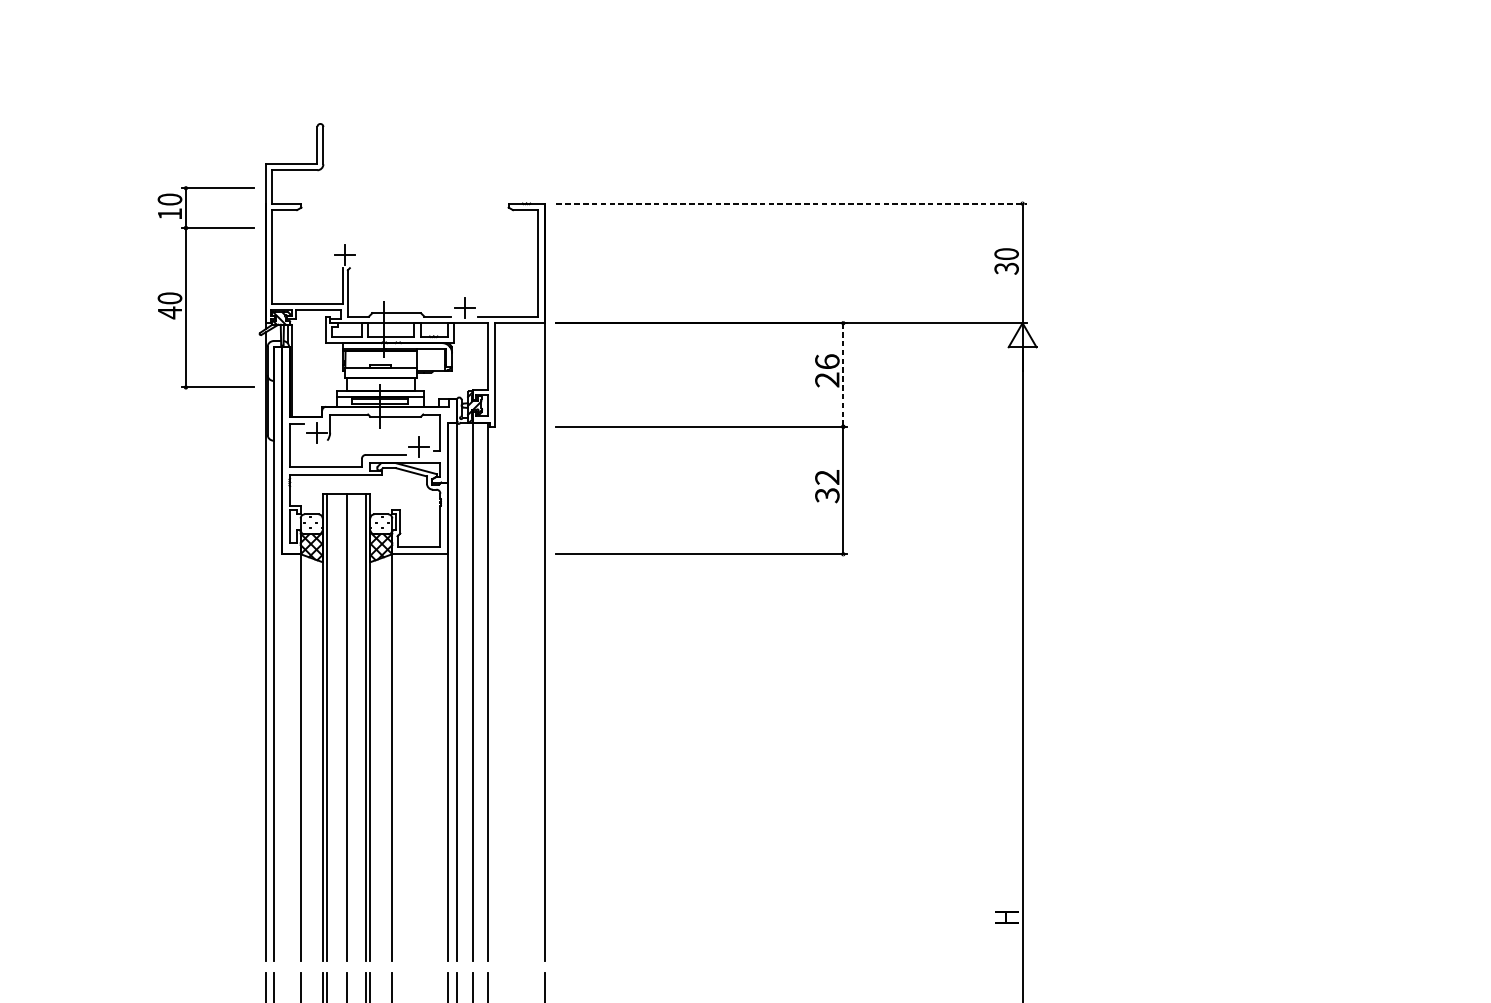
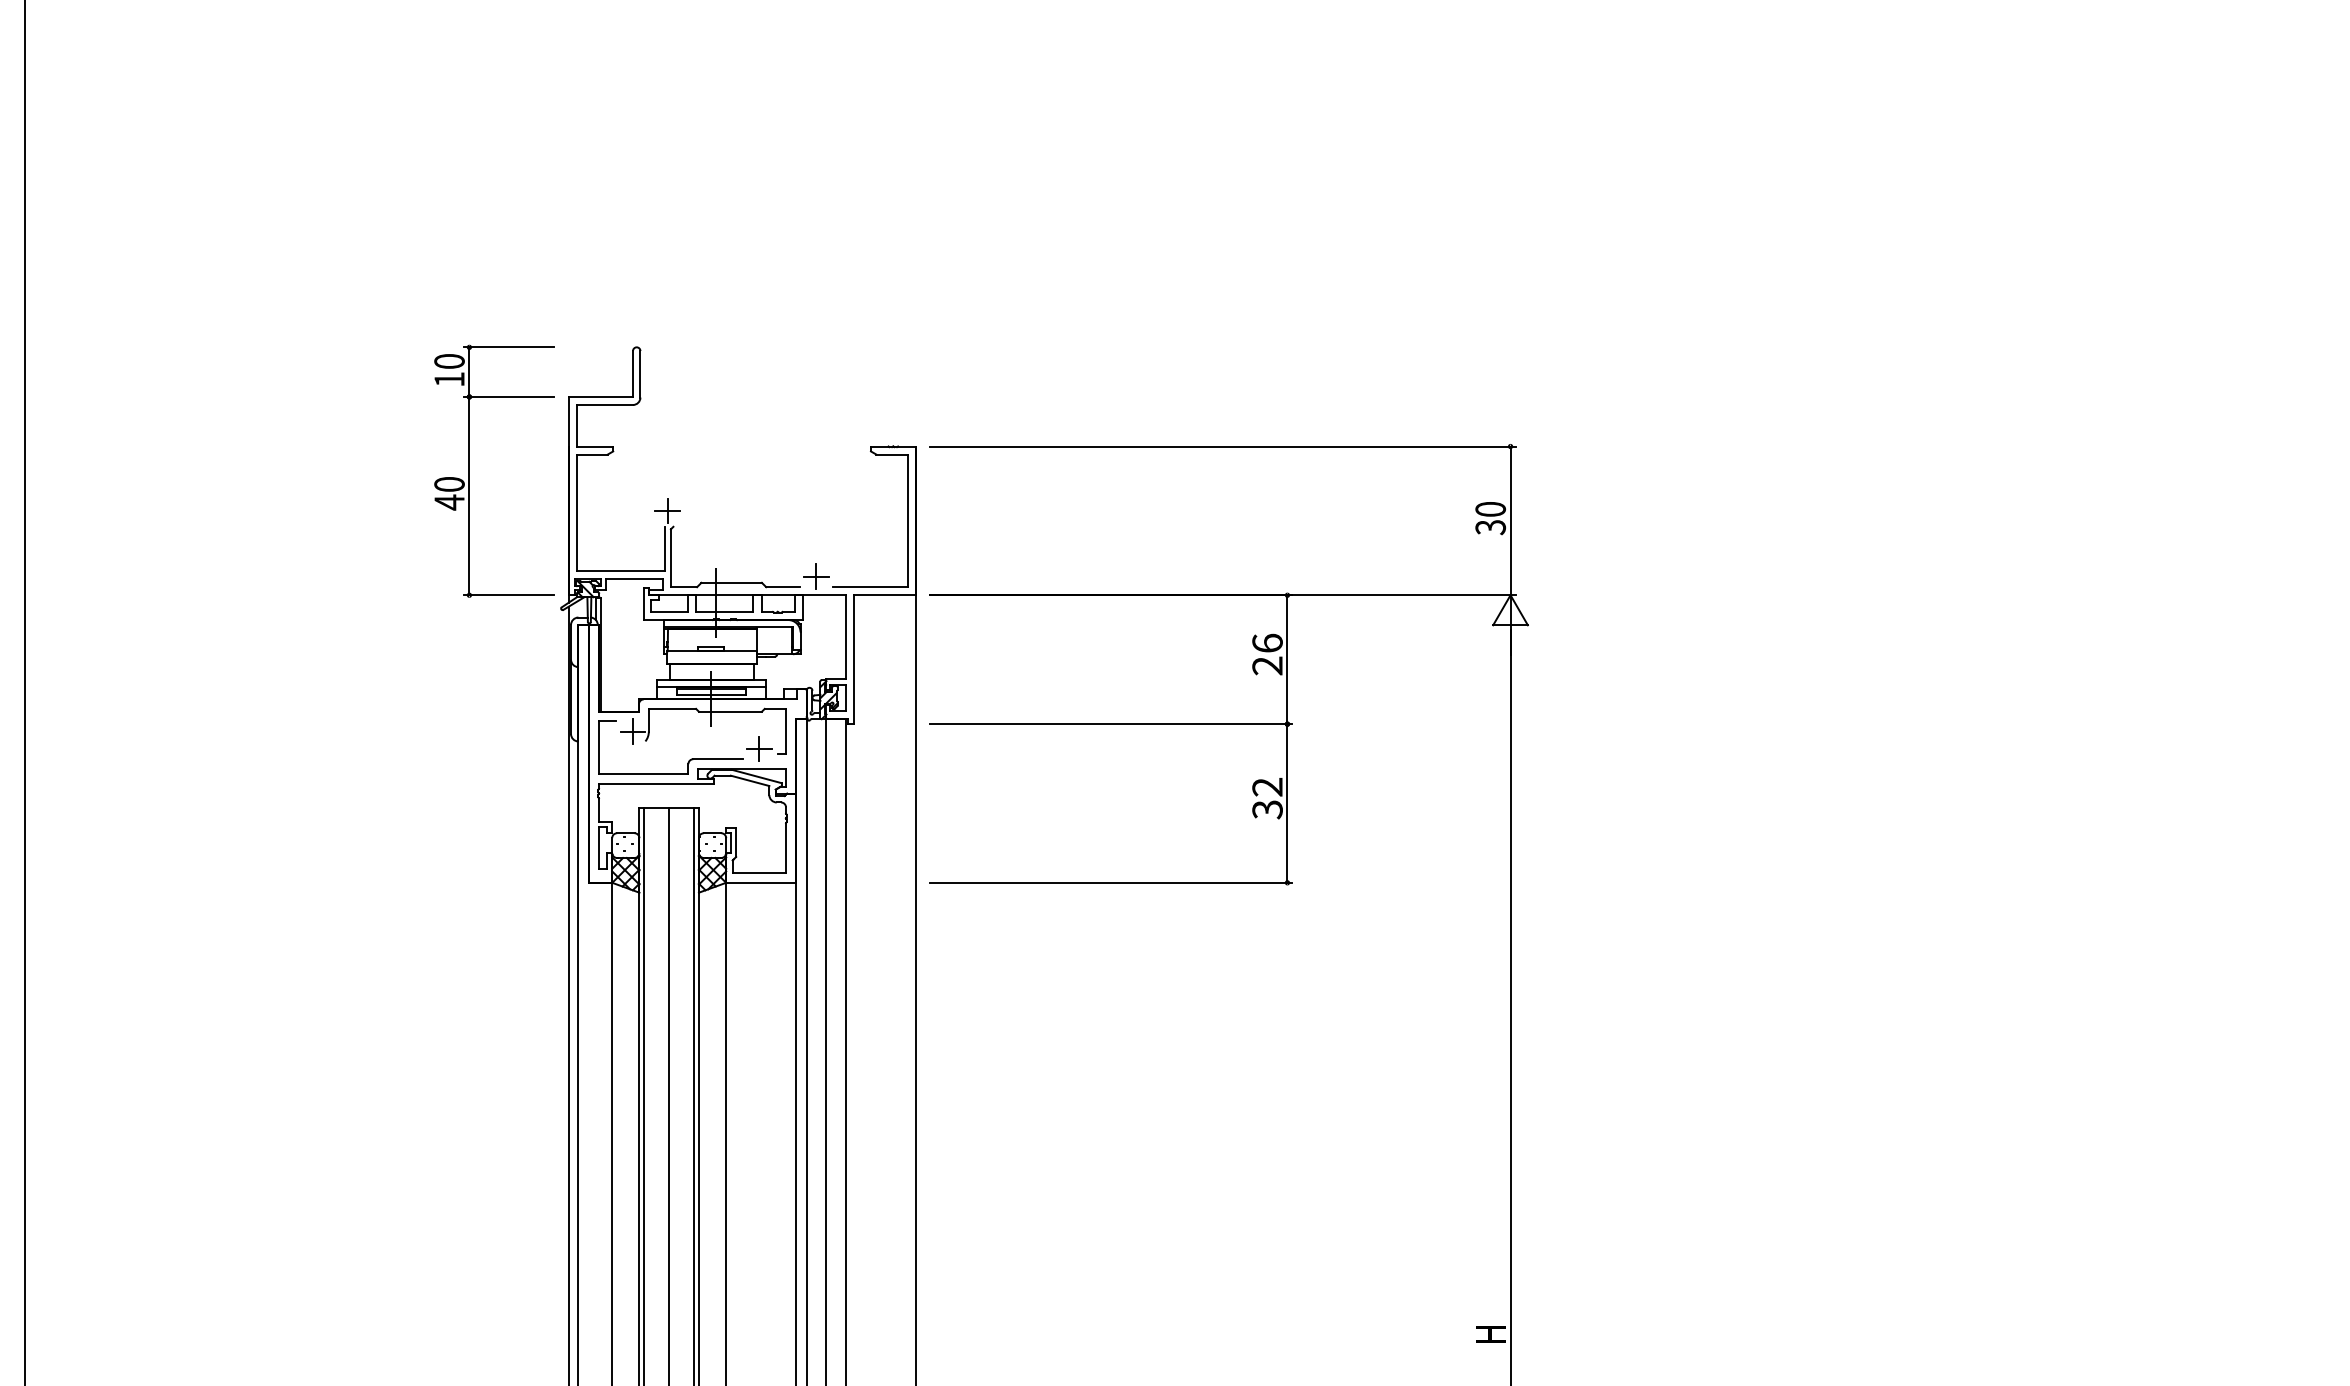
line: (791, 203) -> (1223, 446), dashed -> solid
part: (186, 287) -> (469, 470), moved
line: (843, 375) -> (1287, 660), dashed -> solid

